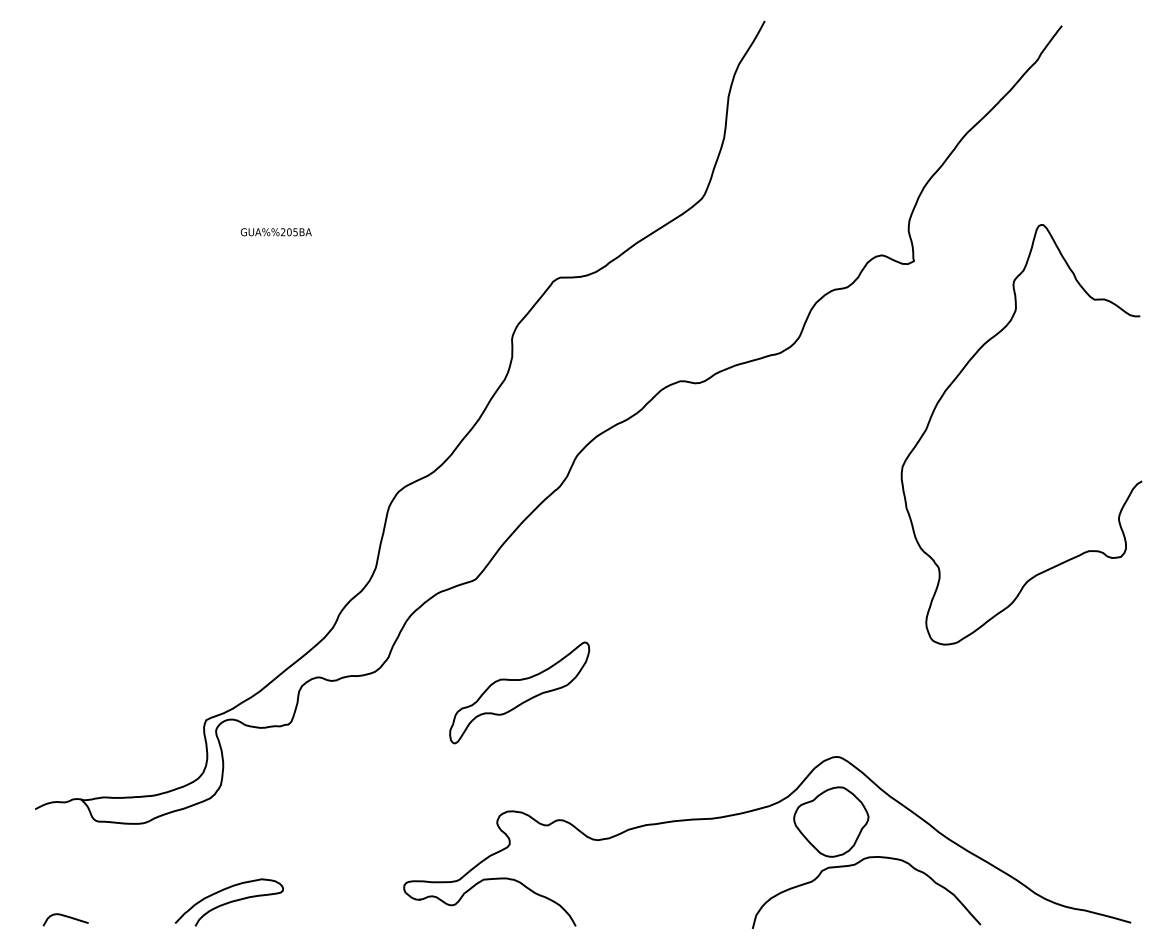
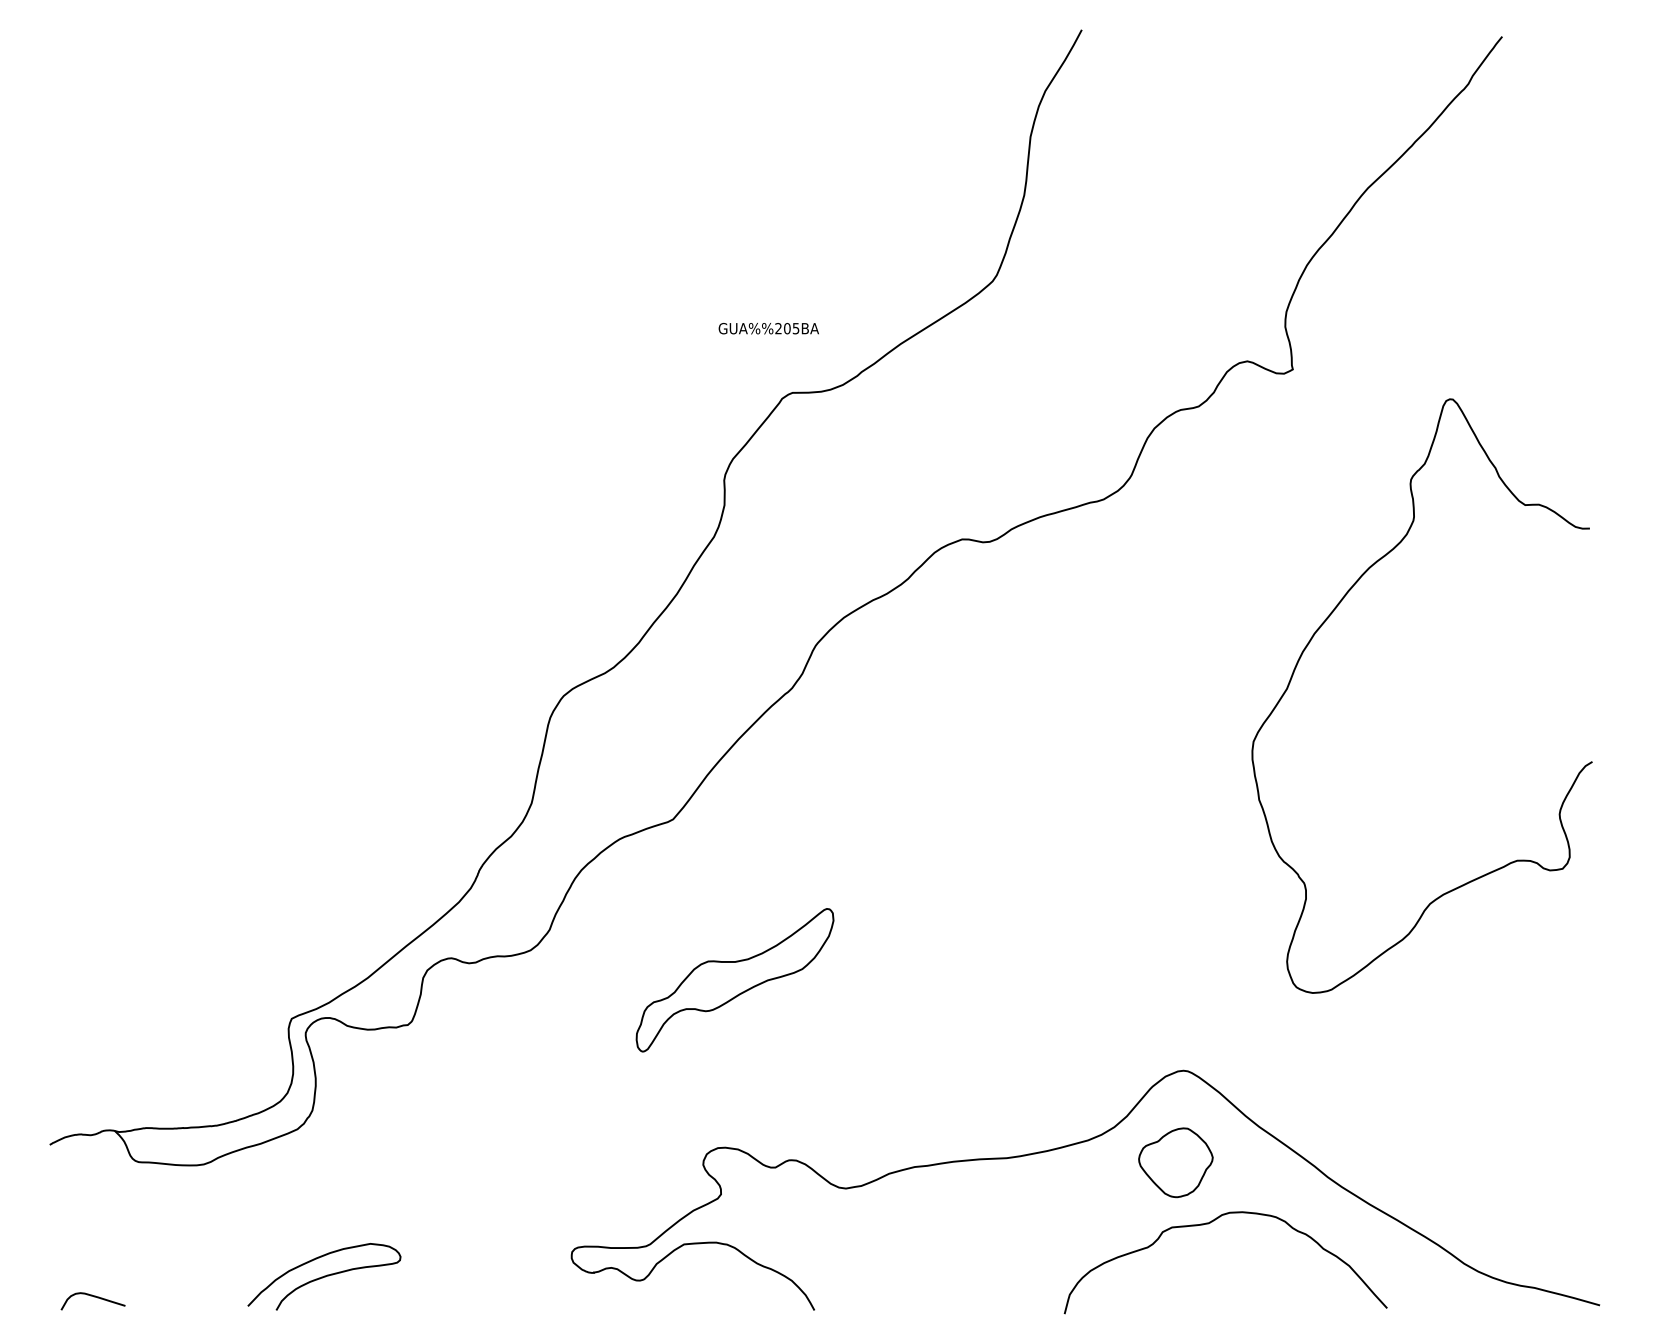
text: (276, 232) -> (768, 328), moved
curve: (953, 382) -> (1325, 622), moved
part: (831, 821) -> (1175, 1162), size x0.7

